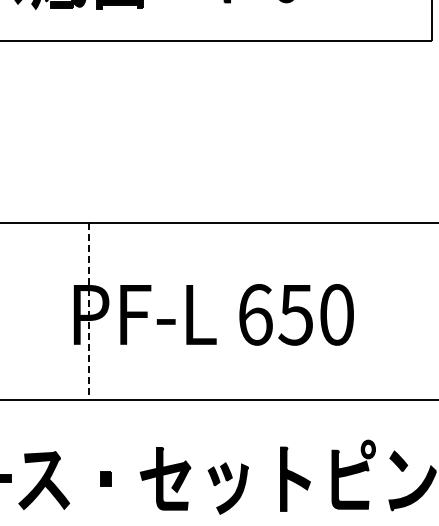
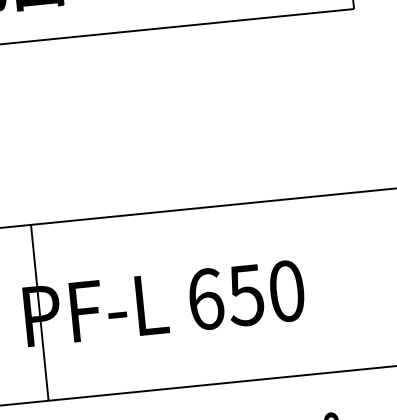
line: (88, 312) -> (39, 313), dashed -> solid

